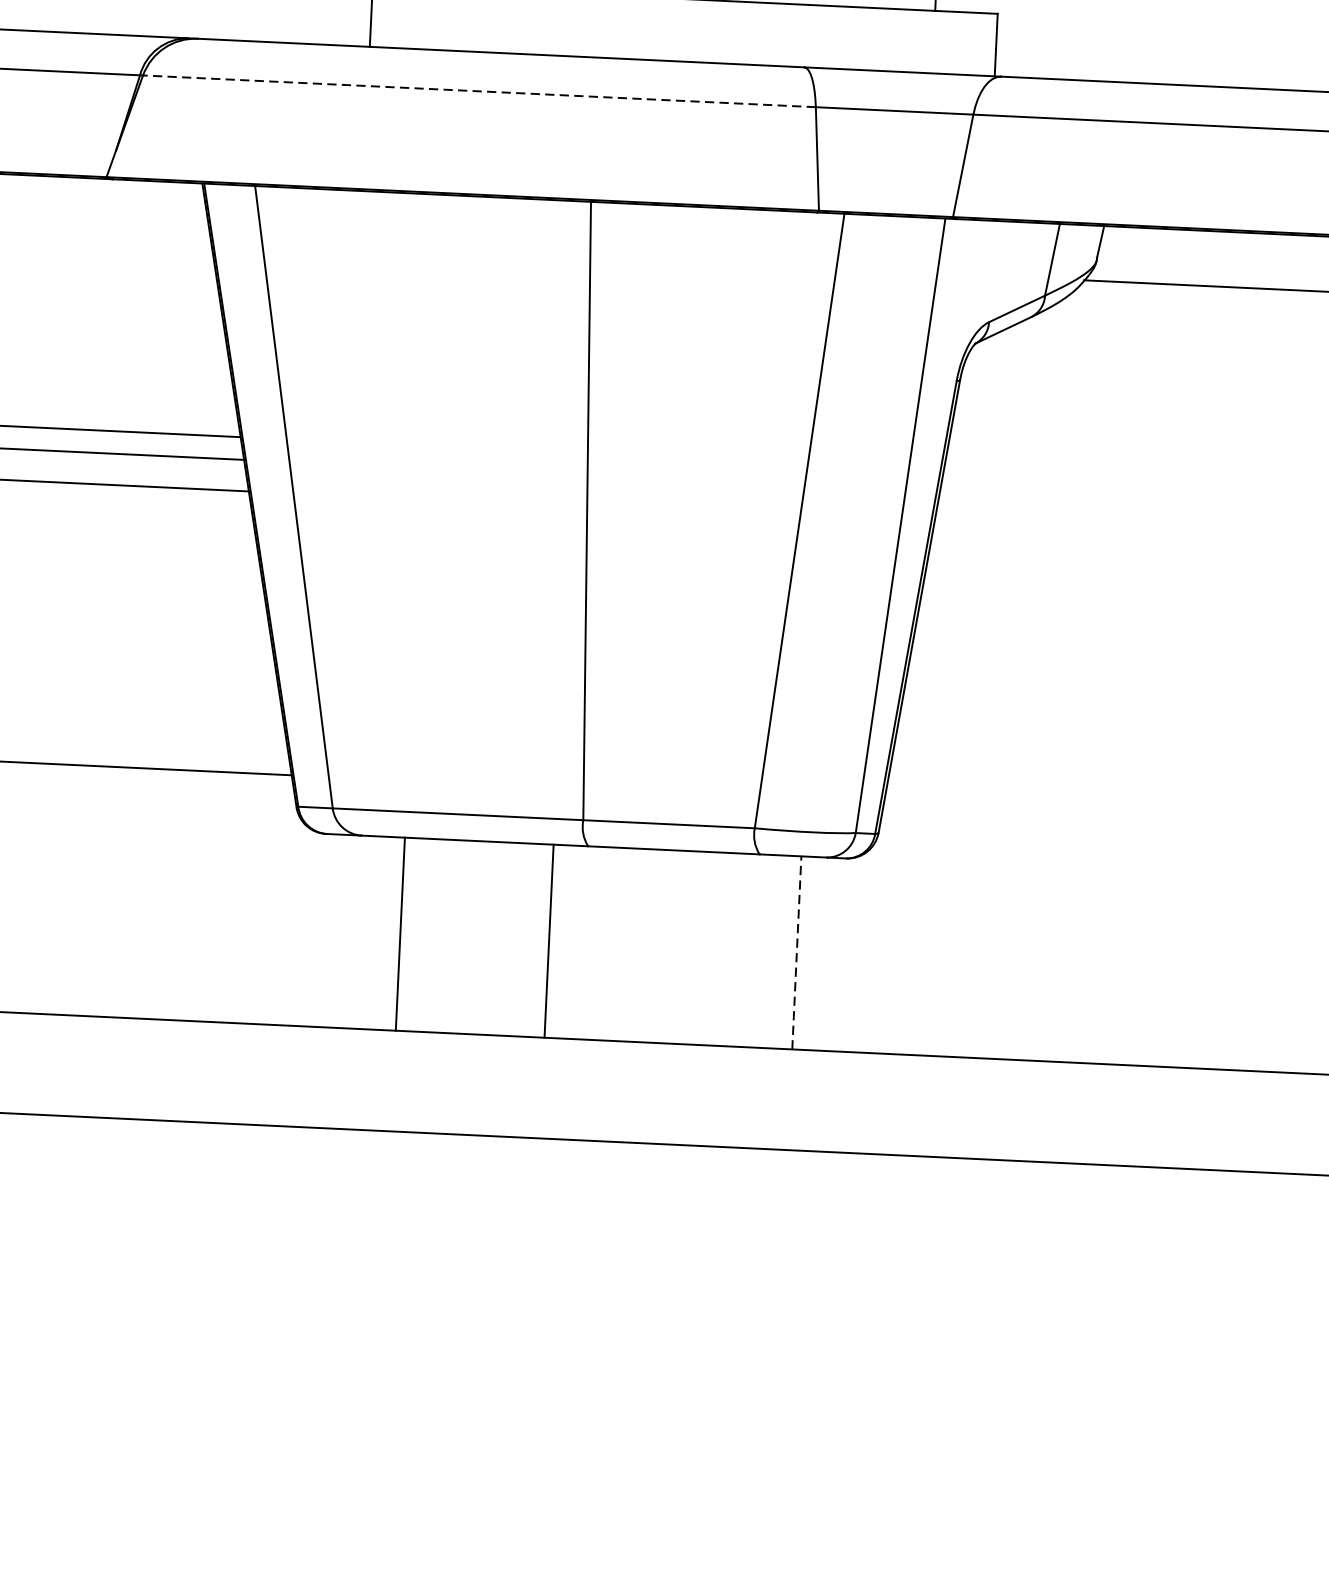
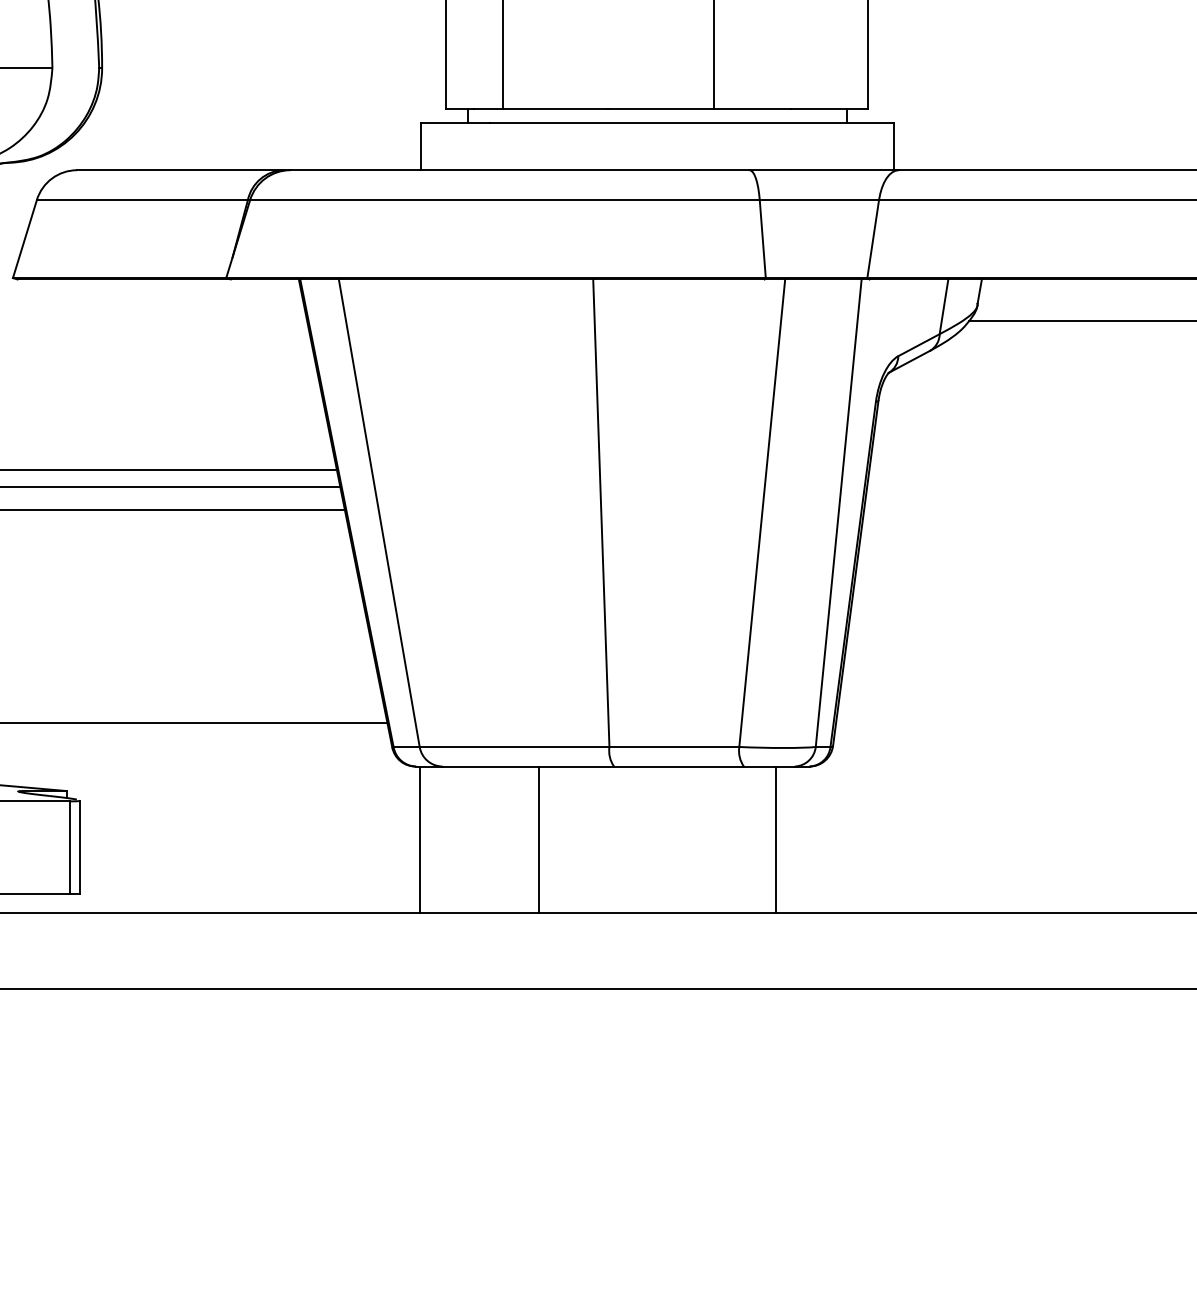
line: (478, 90) -> (504, 199), dashed -> solid
line: (400, 934) -> (420, 839), moved
line: (548, 940) -> (538, 839), moved
line: (796, 952) -> (775, 839), dashed -> solid

